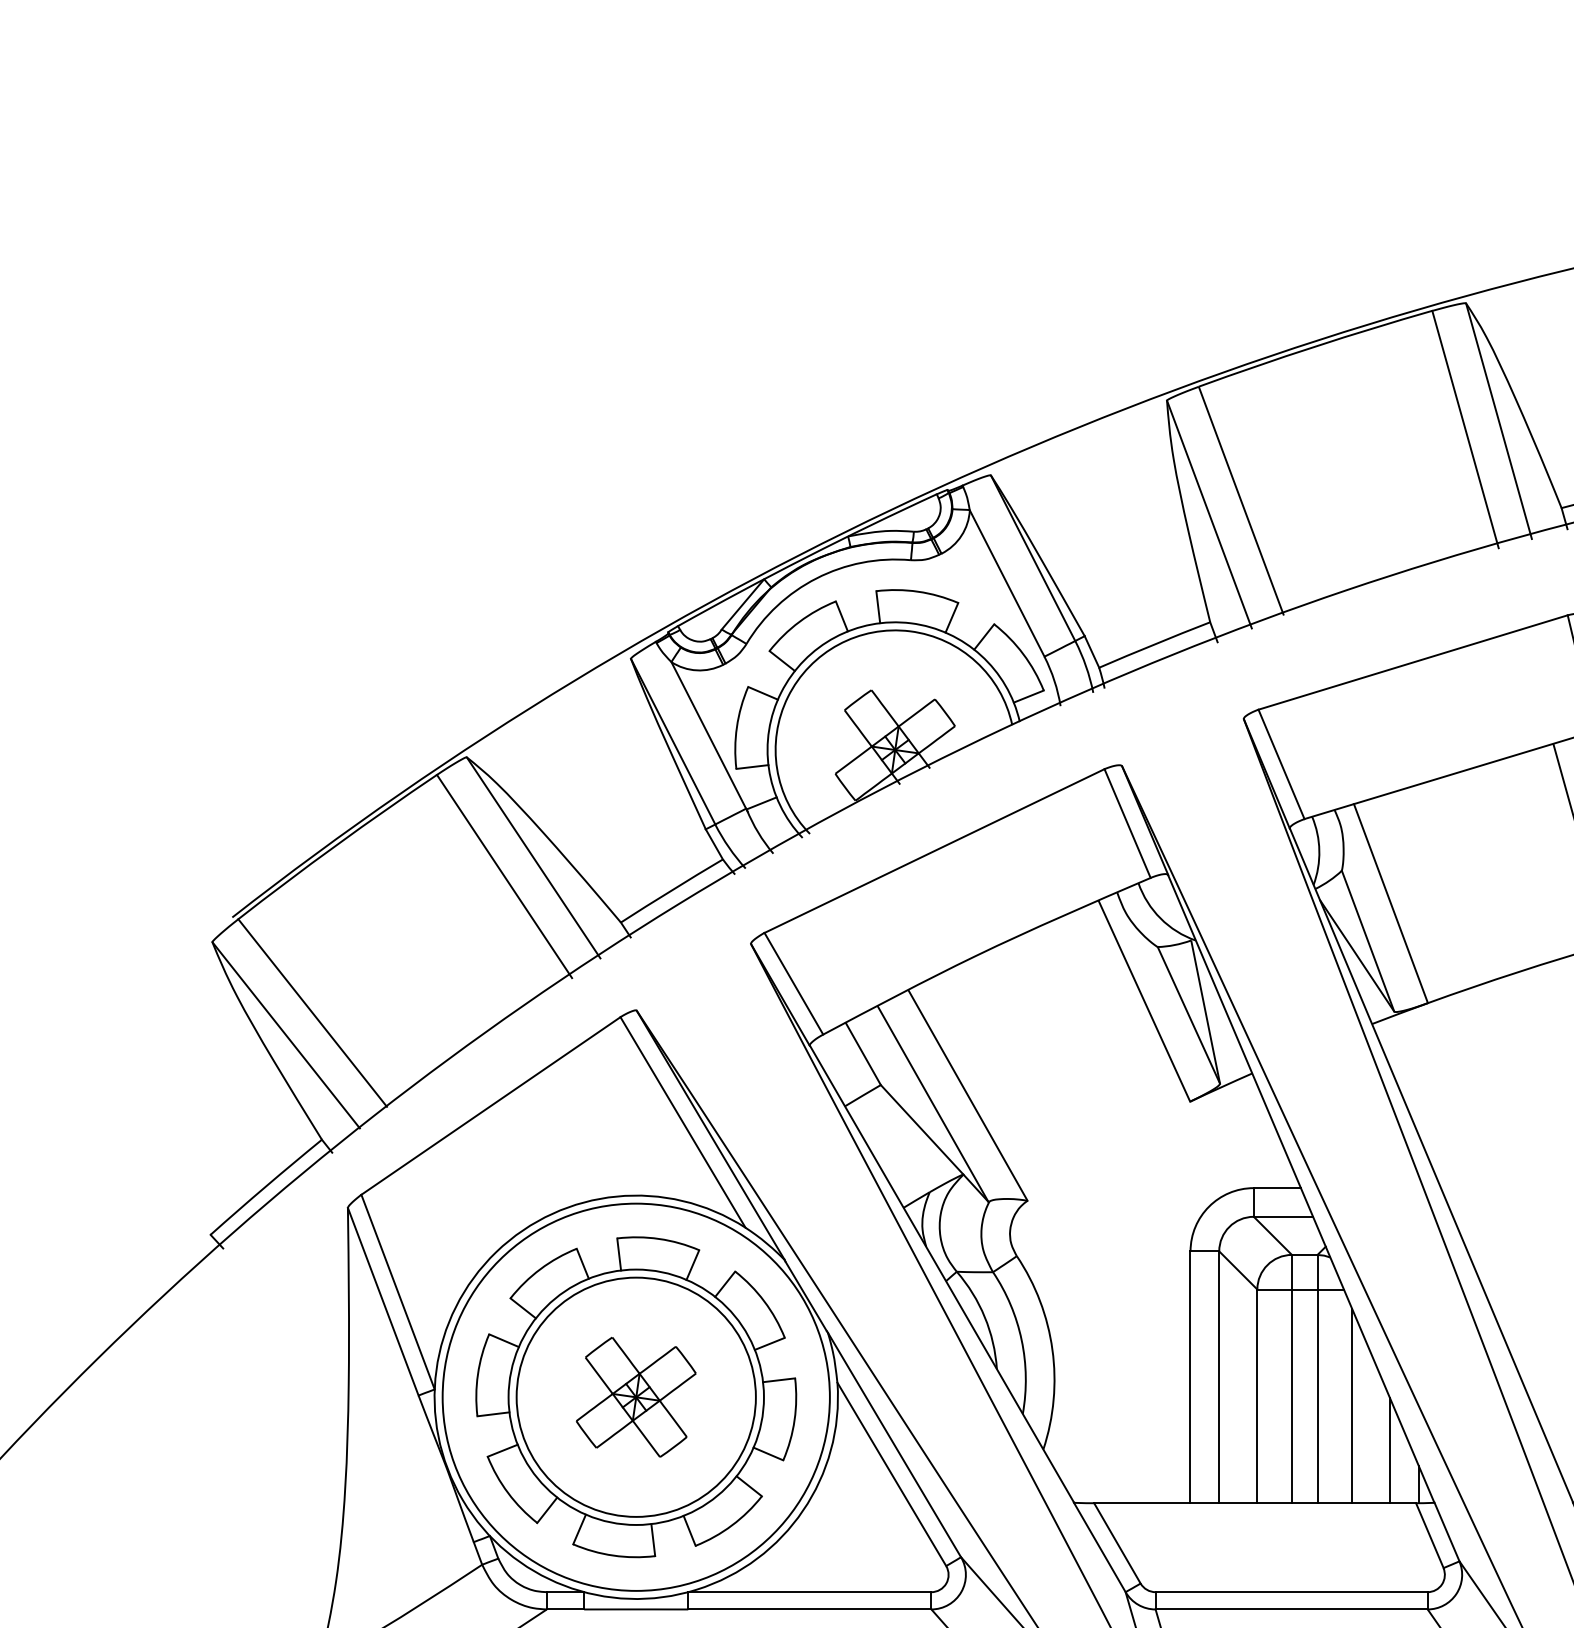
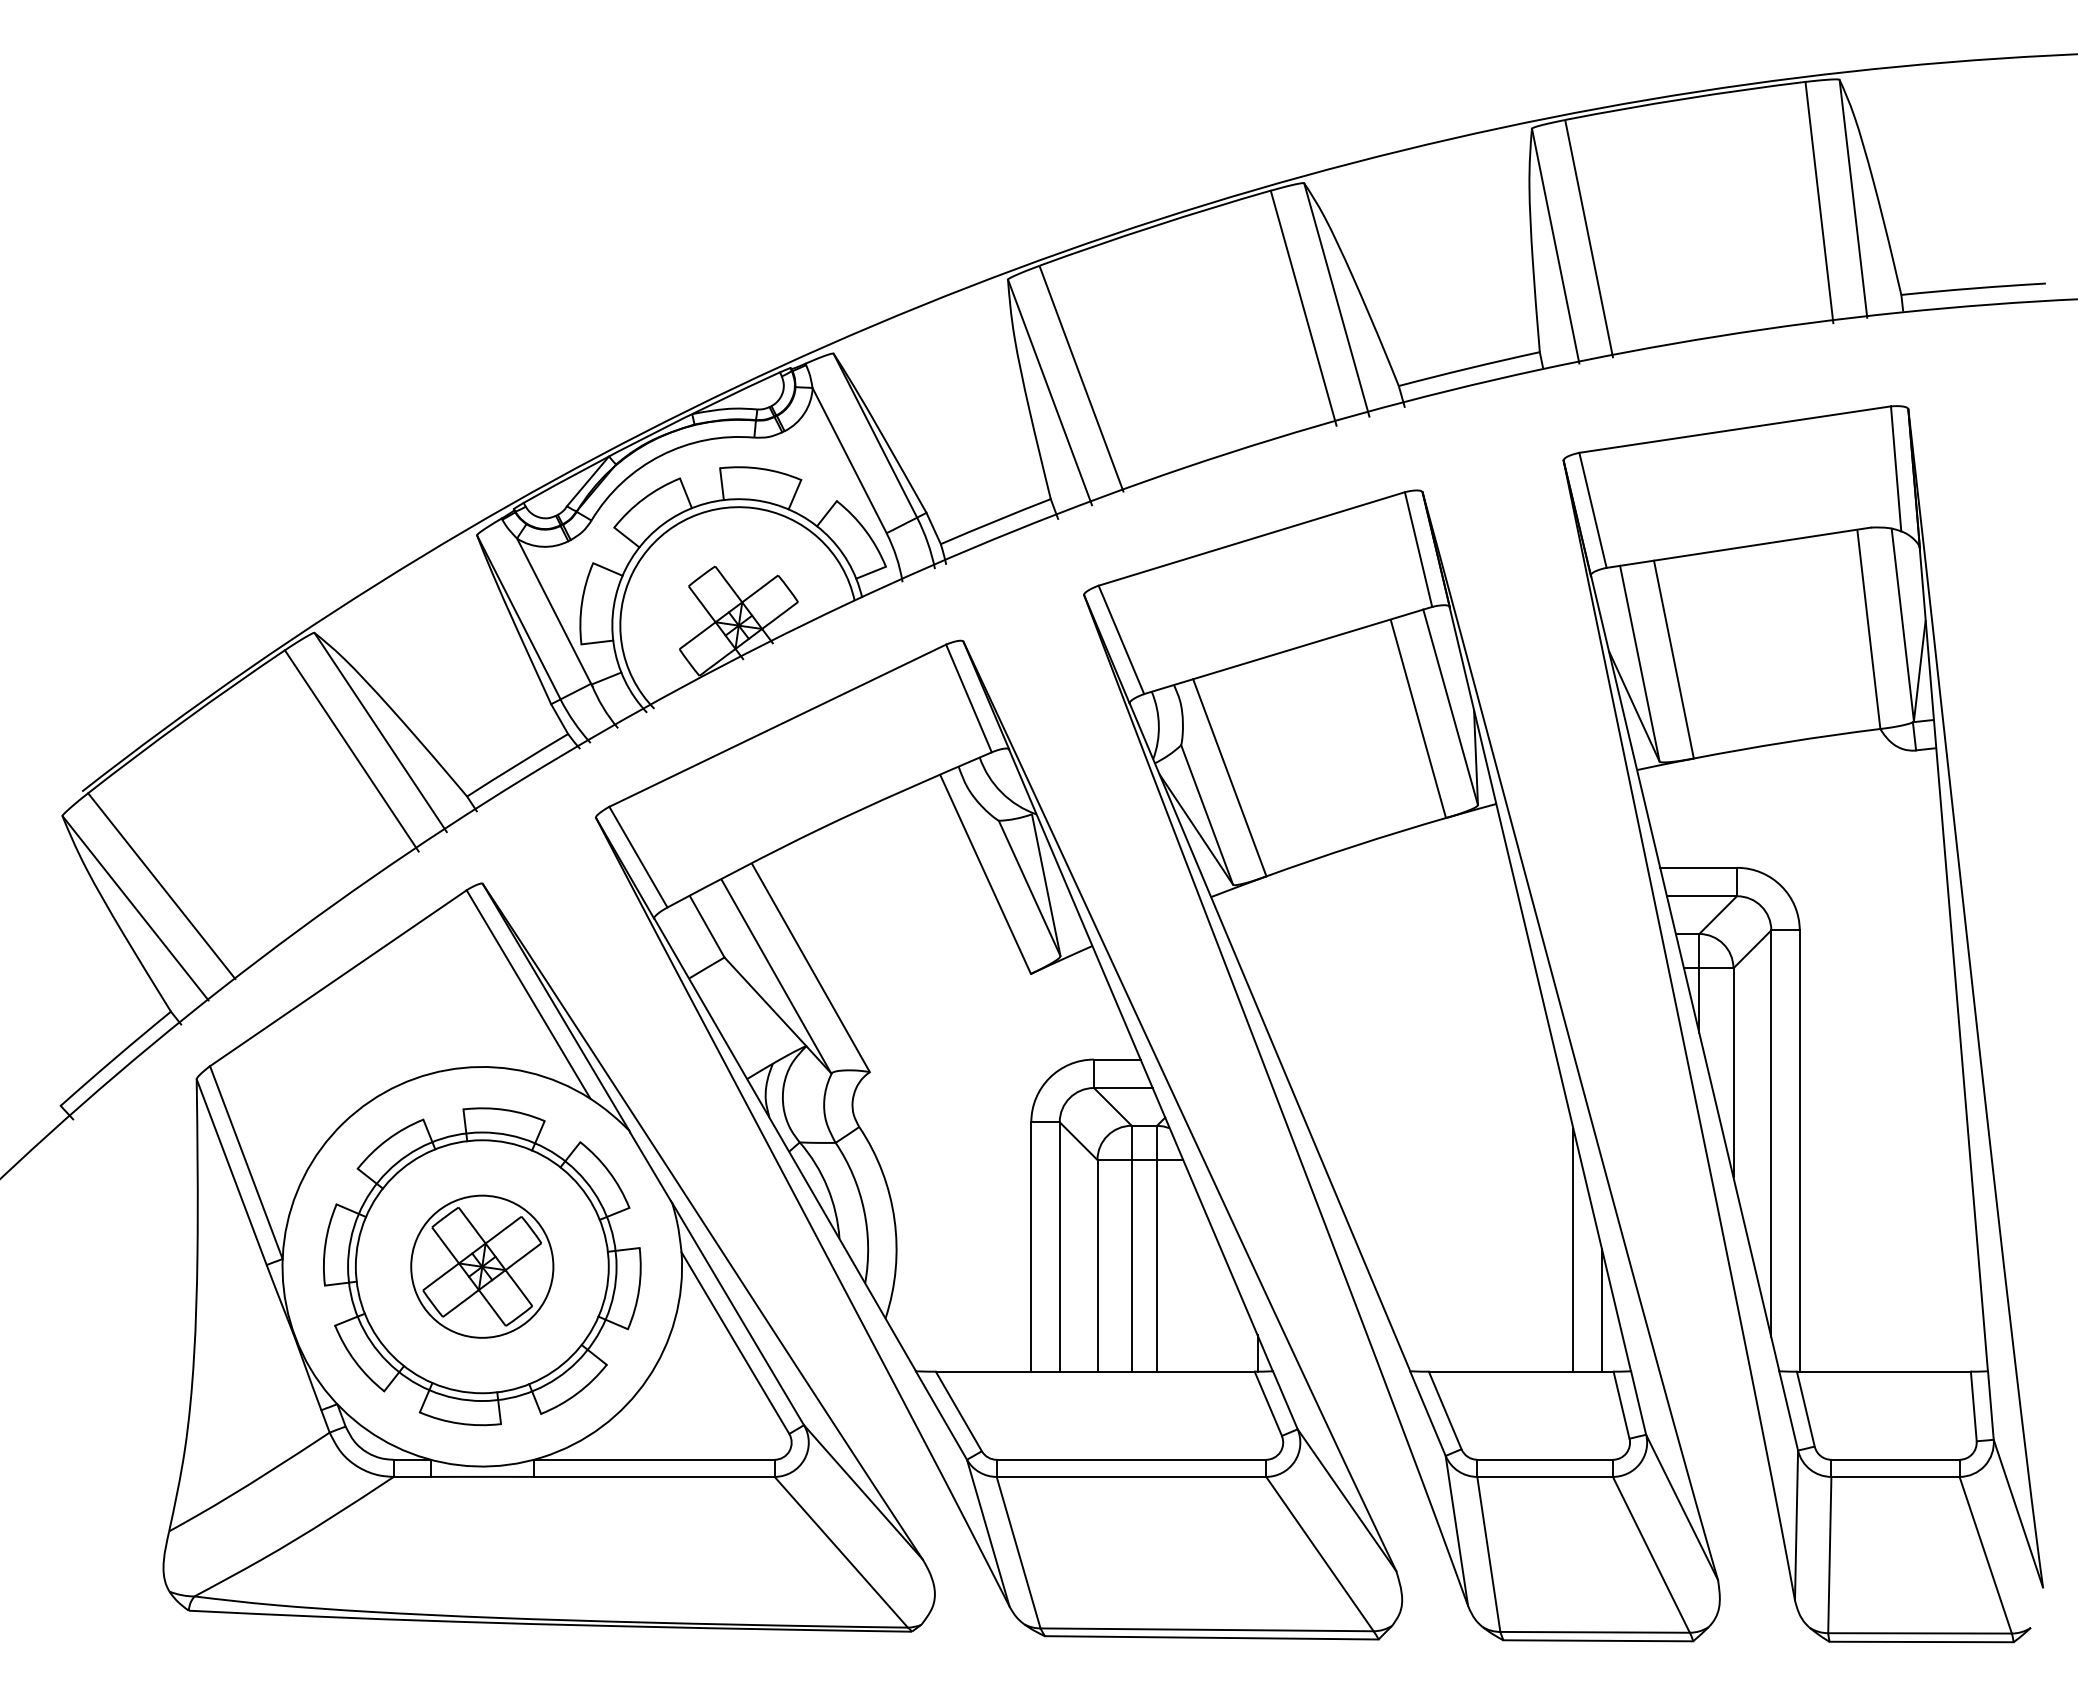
circle: (635, 1397) -> (481, 1266), size x0.6
circle: (636, 1397) -> (482, 1266), size x0.7
line: (1352, 1405) -> (1191, 1274), removed
line: (1390, 1450) -> (1229, 1319), removed

